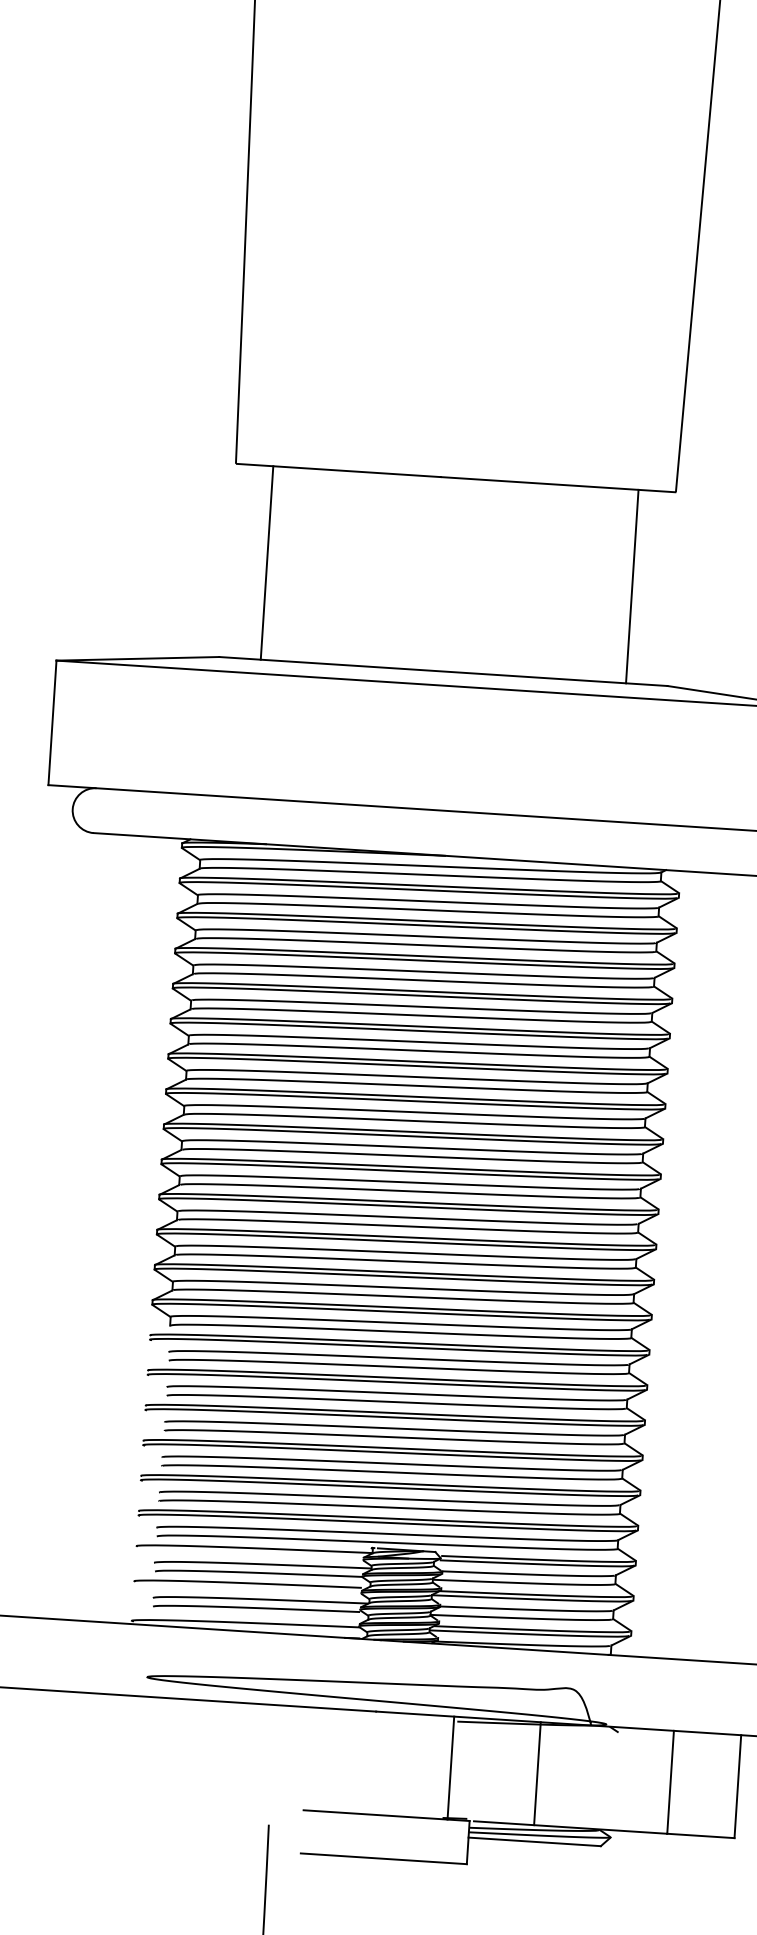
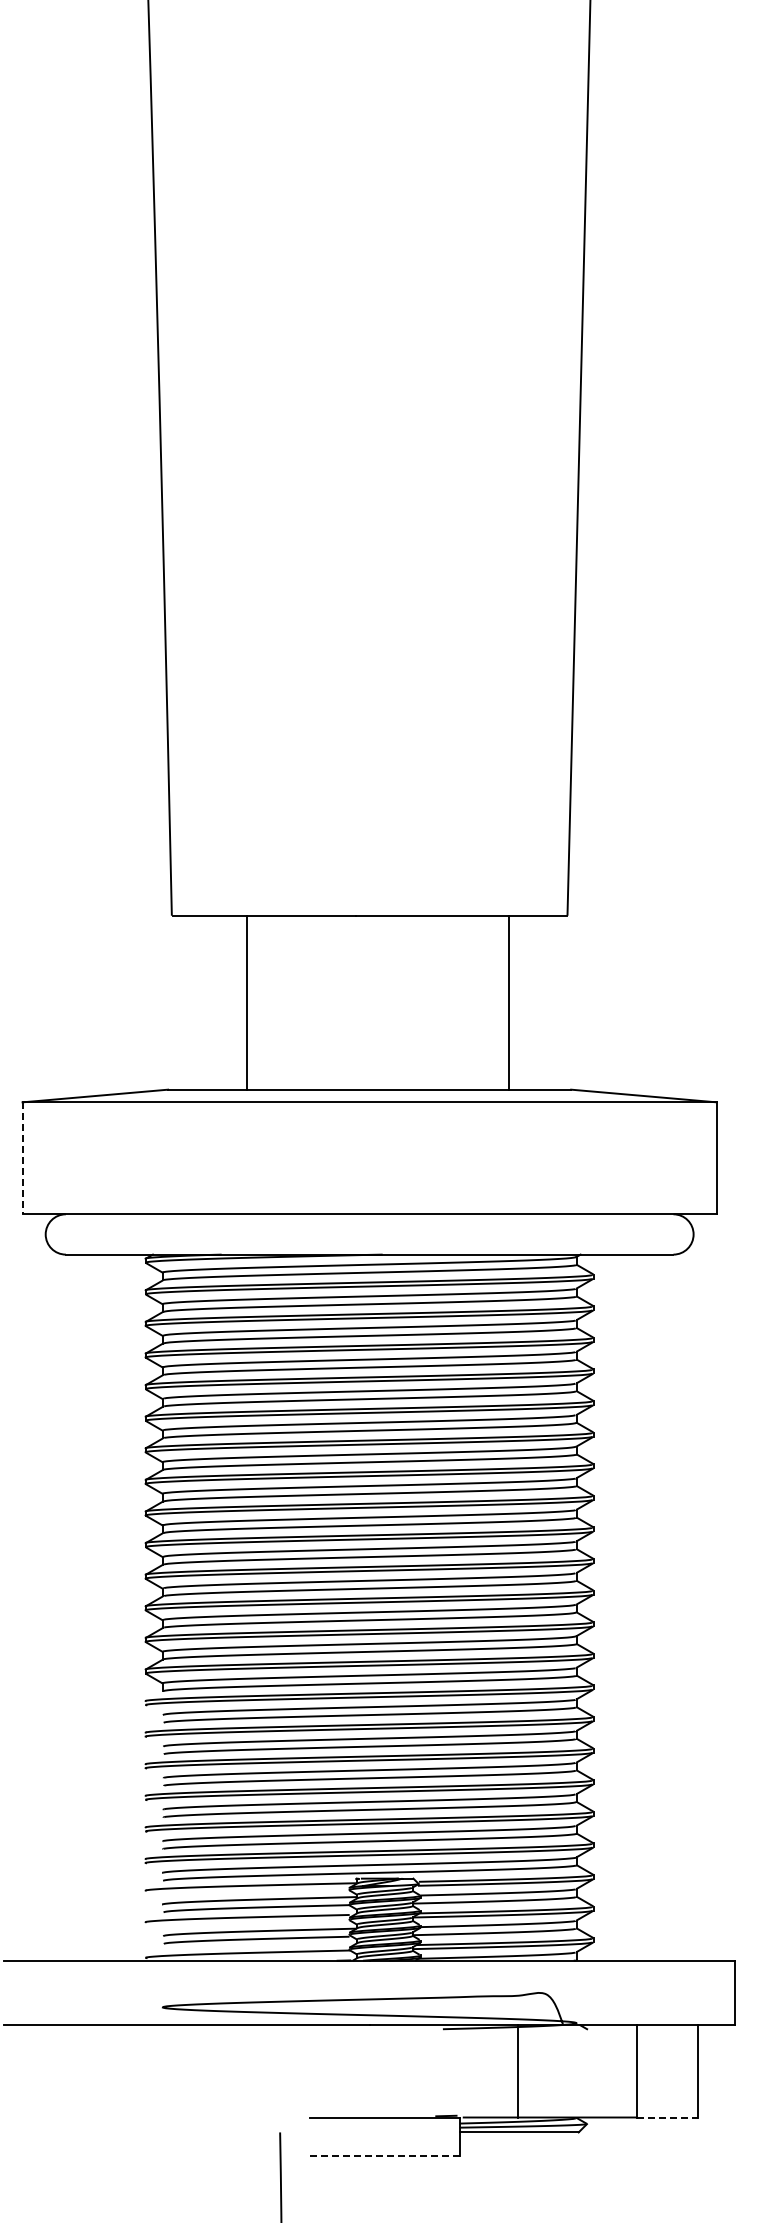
line: (267, 562) -> (247, 1002), moved
line: (631, 586) -> (508, 1002), moved
line: (52, 723) -> (22, 1158), solid -> dashed
line: (450, 1767) -> (439, 2070), removed
line: (701, 1836) -> (668, 2117), solid -> dashed
line: (384, 1859) -> (385, 2156), solid -> dashed

